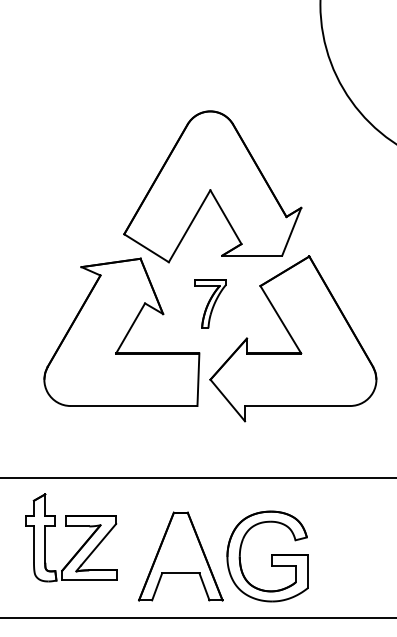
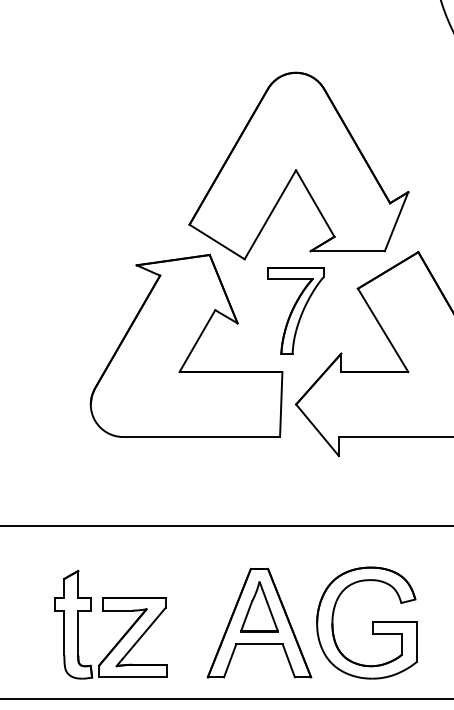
part: (210, 303) -> (296, 310), size x1.43
part: (71, 526) -> (110, 610), moved
part: (180, 543) -> (259, 606), added

